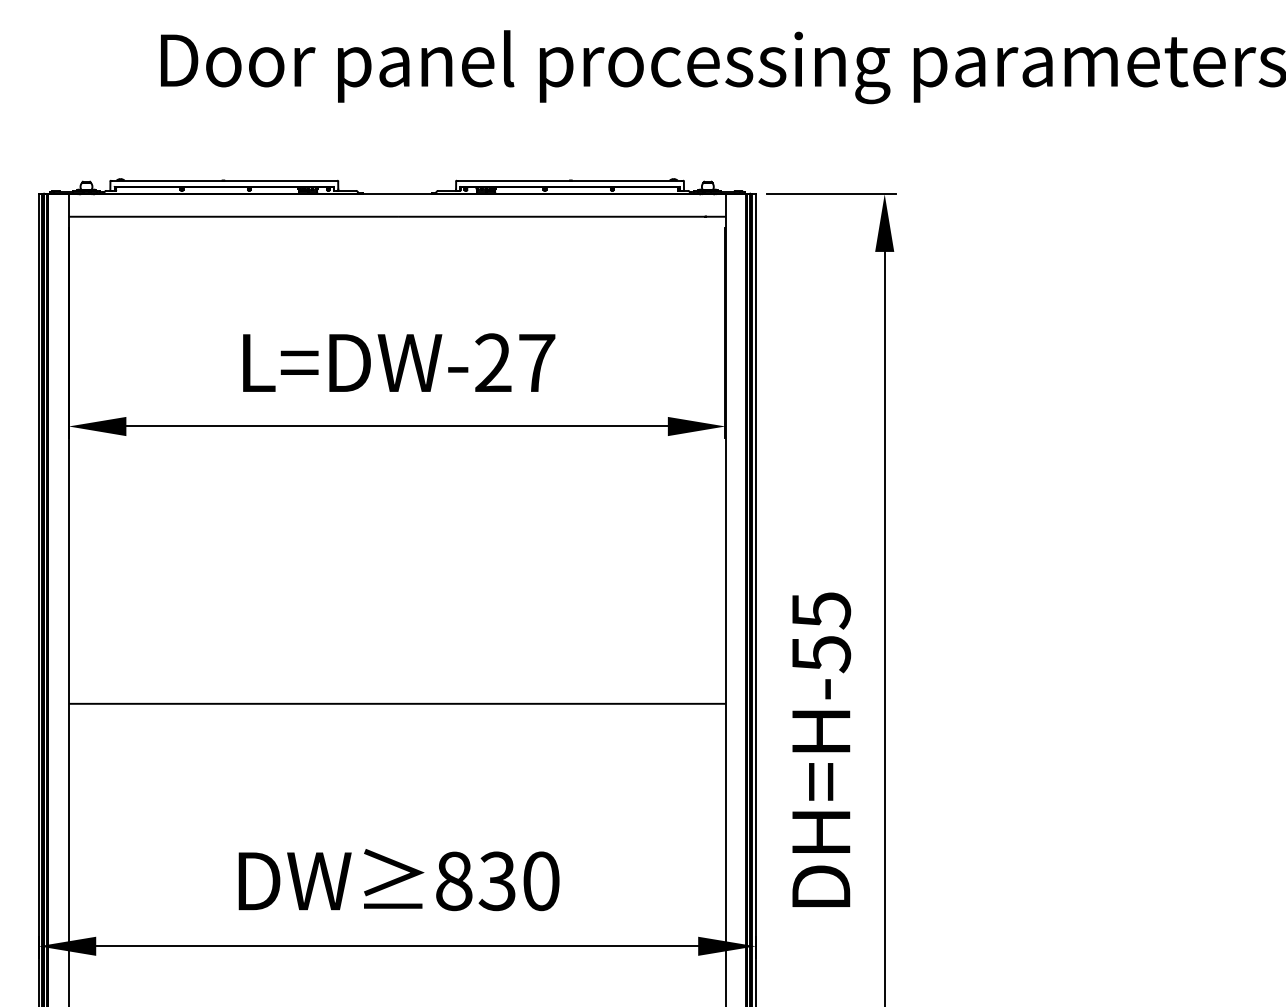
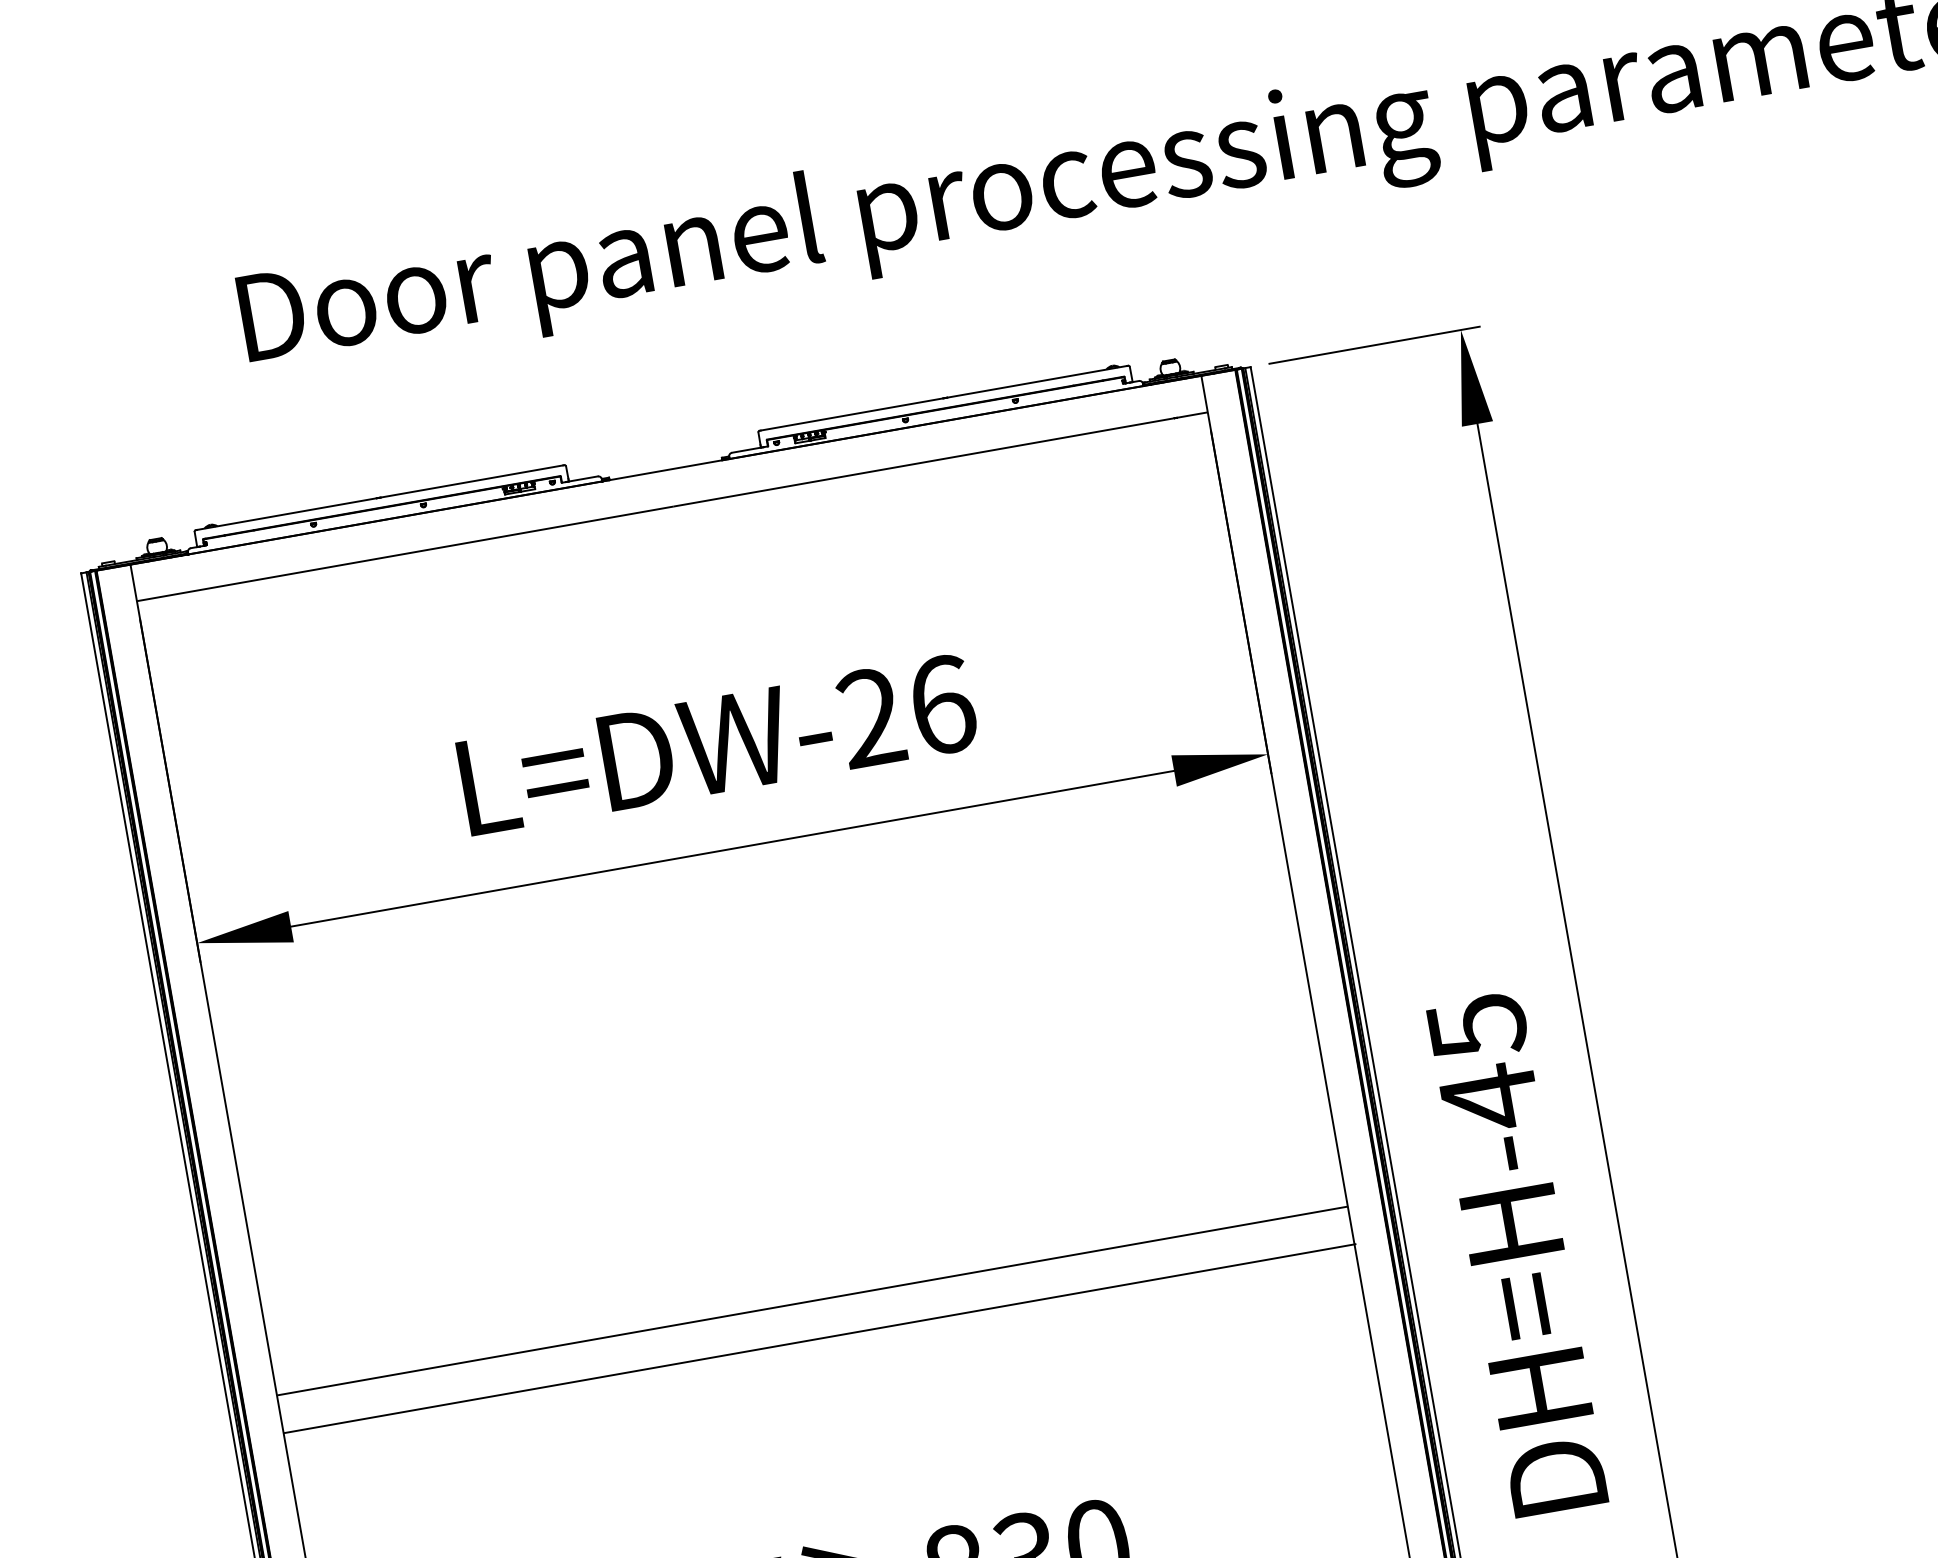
text: (537, 362) -> (943, 704), L=DW-27 -> L=DW-26
text: (821, 653) -> (1489, 1096), DH=H-55 -> DH=H-45
line: (397, 726) -> (819, 1337), added

